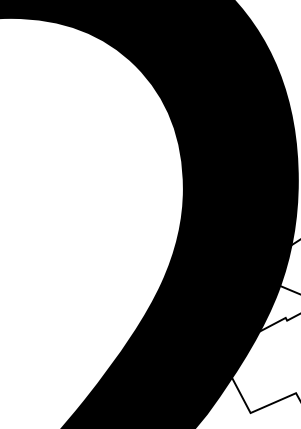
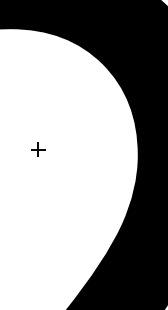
part: (48, 181) -> (38, 149), added

